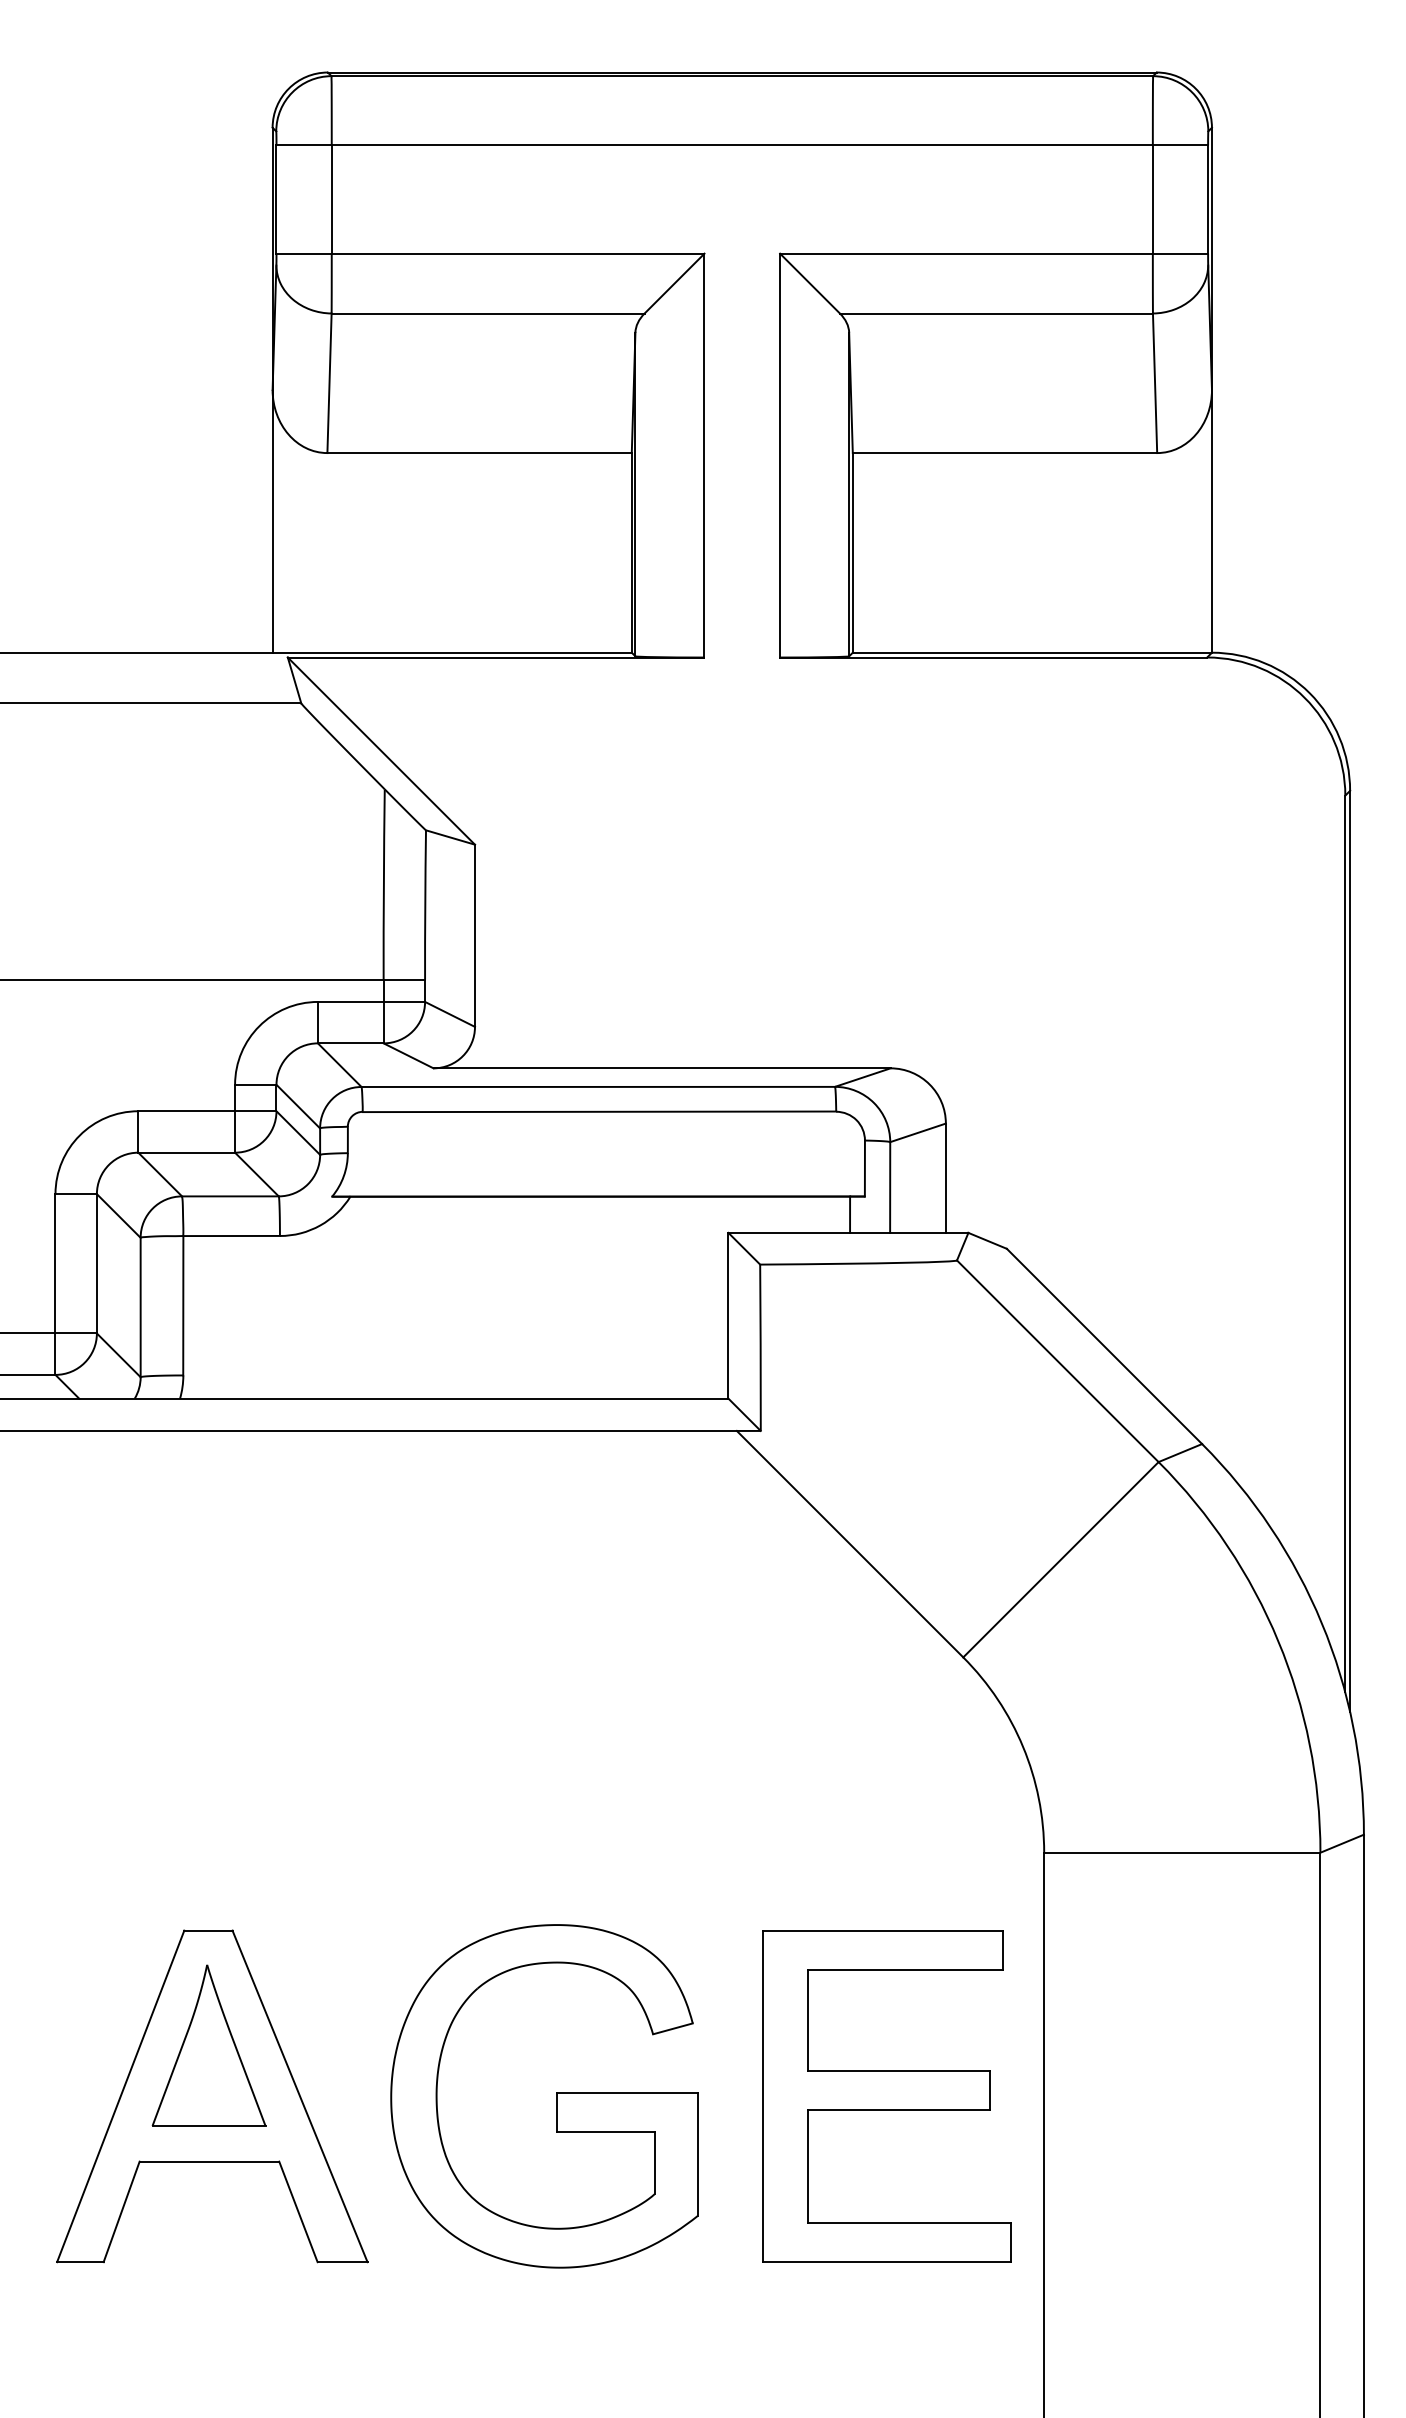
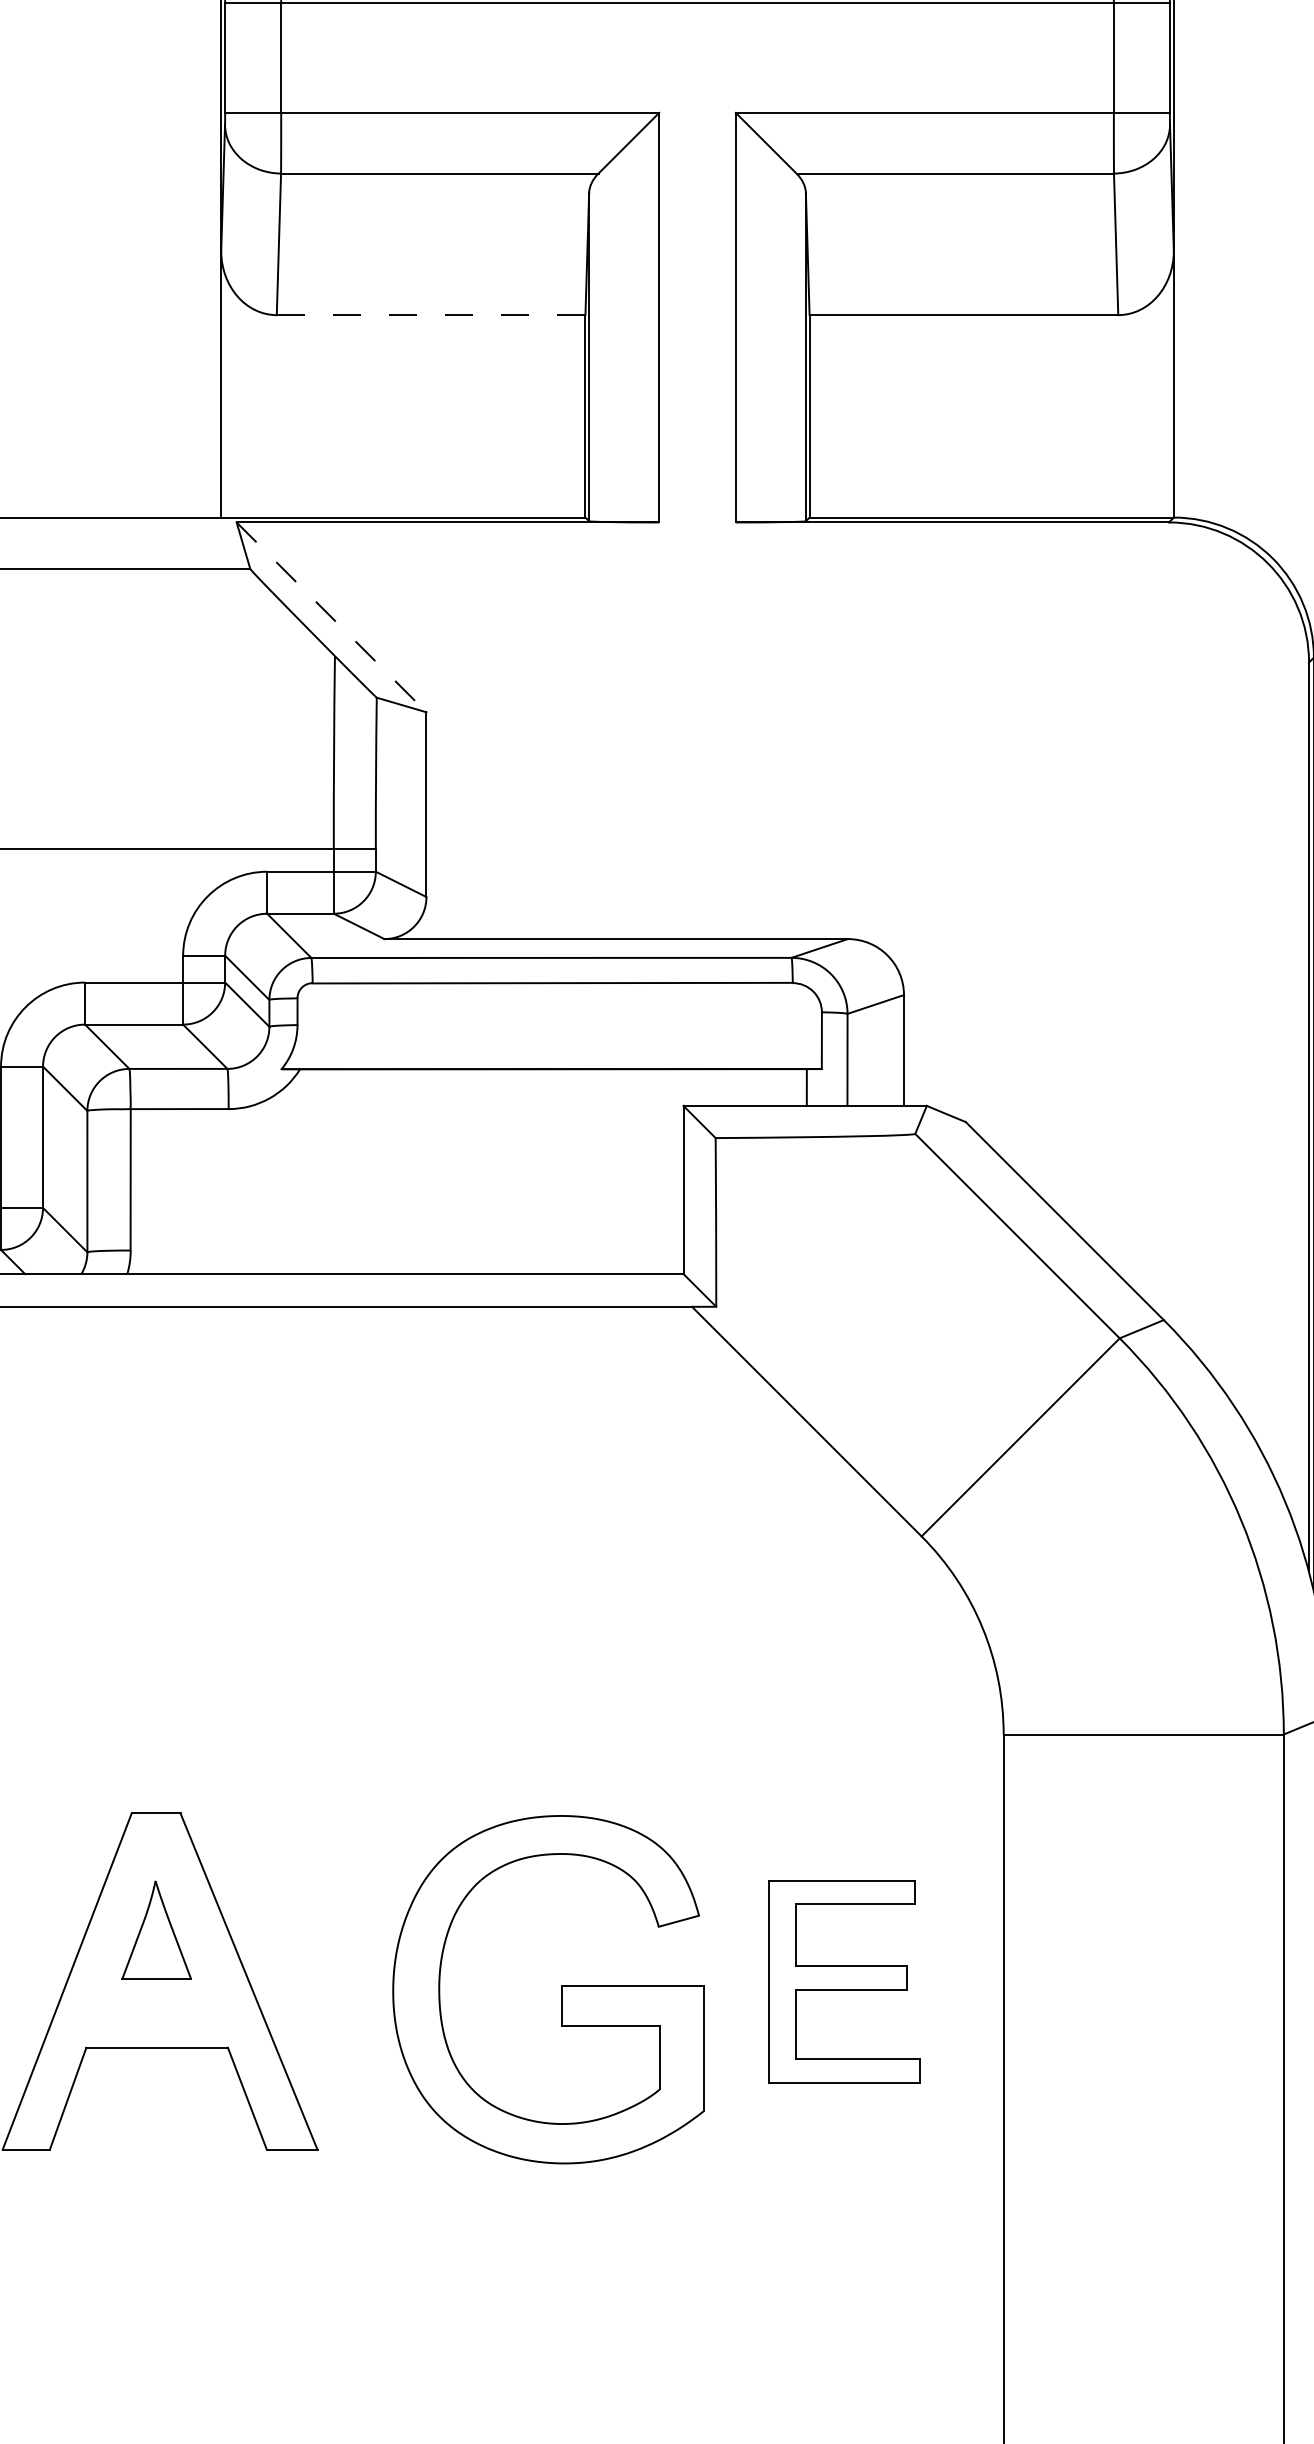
line: (479, 453) -> (431, 315), solid -> dashed
line: (381, 751) -> (331, 617), solid -> dashed
part: (208, 2045) -> (156, 1930), size x0.6
part: (556, 2096) -> (560, 1989), moved
part: (886, 2096) -> (843, 1981), size x0.6

